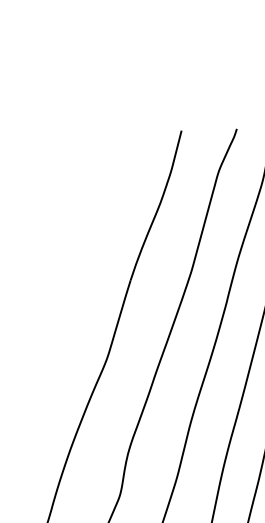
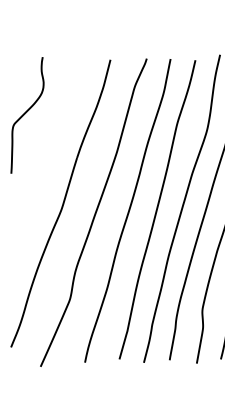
curve: (53, 212) -> (26, 113), added

